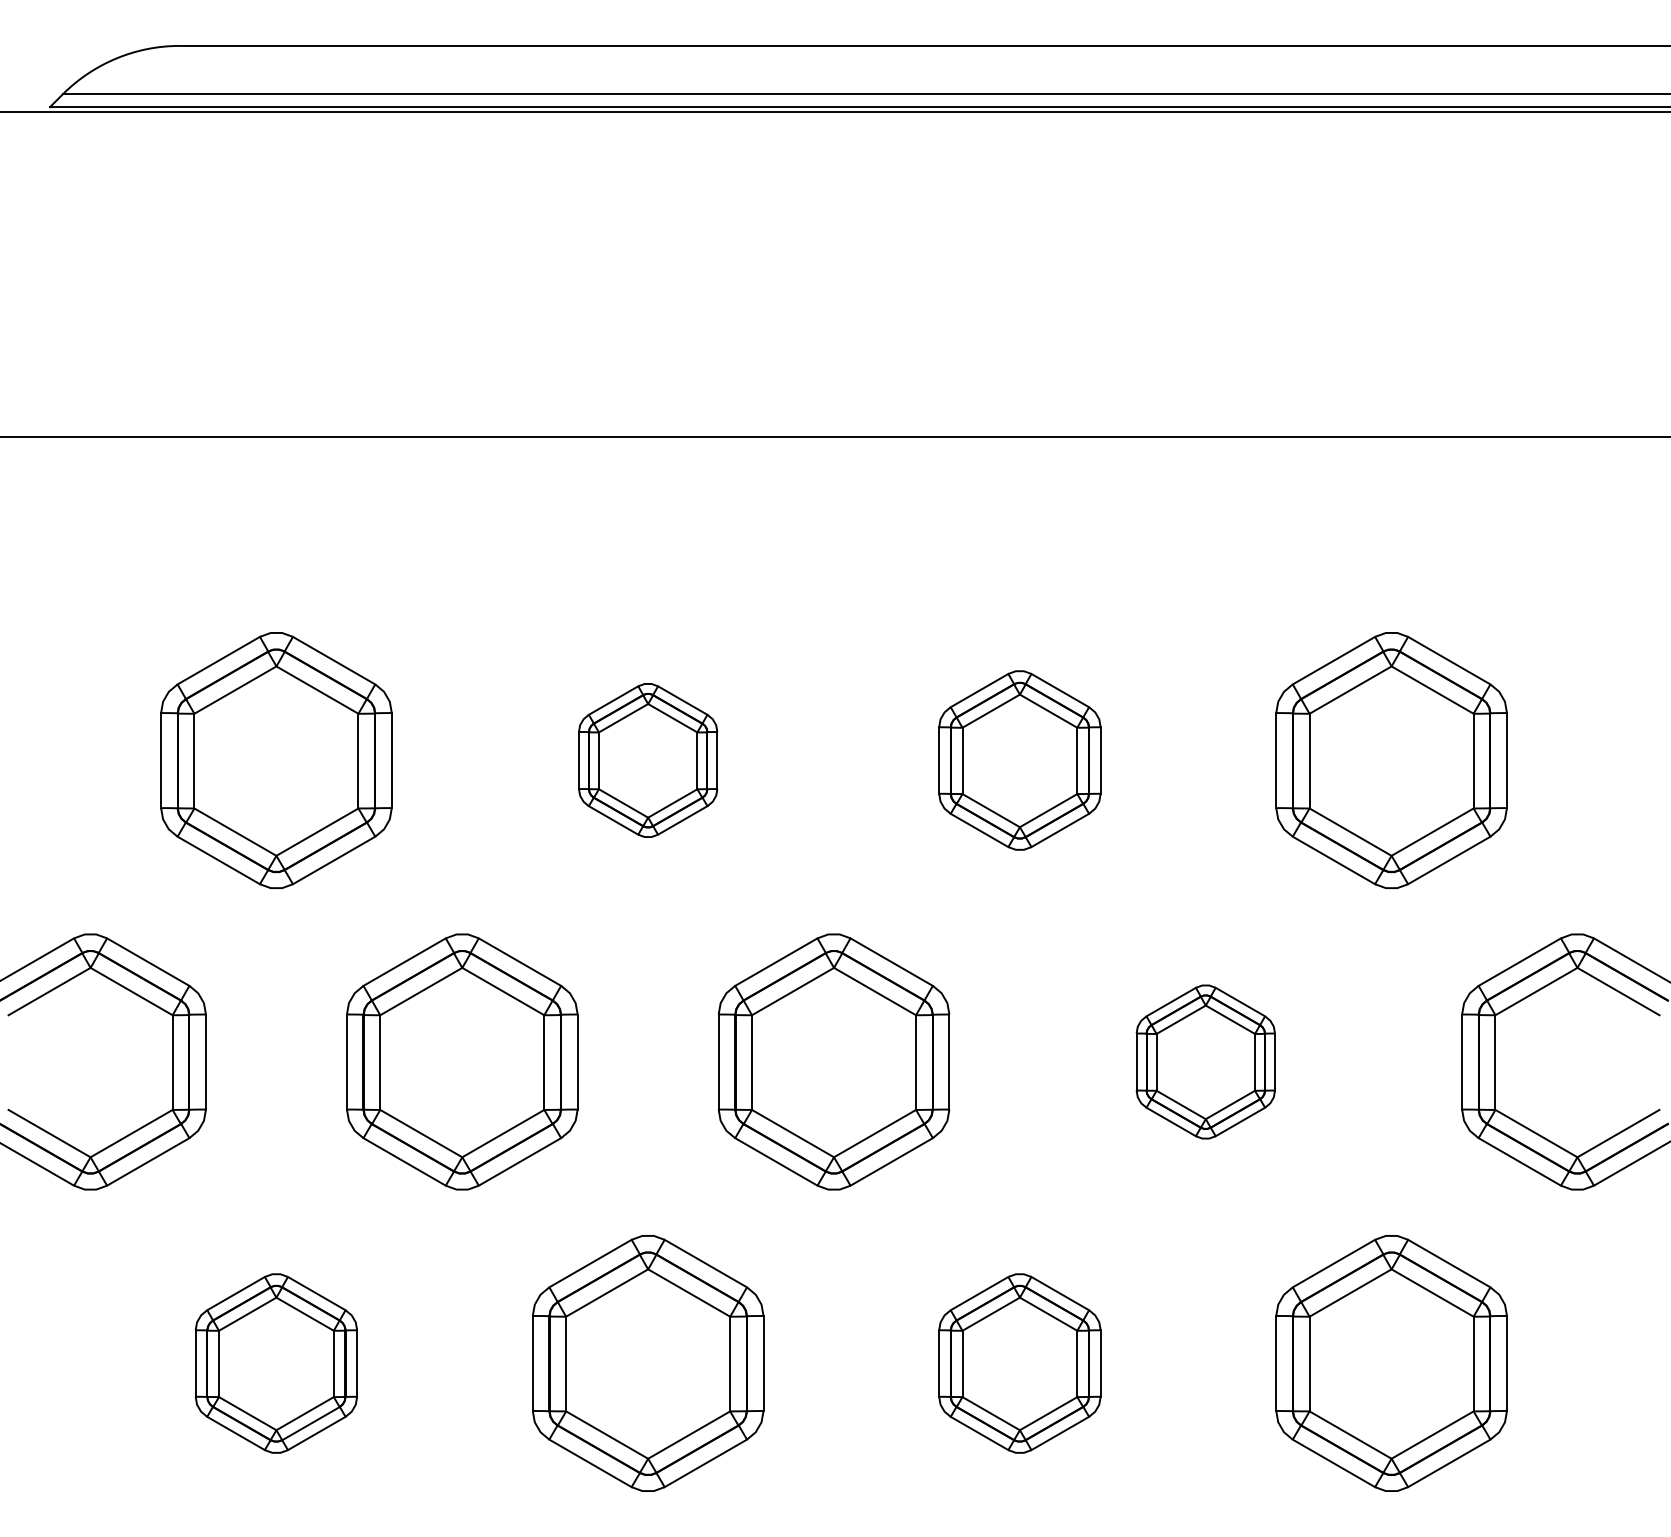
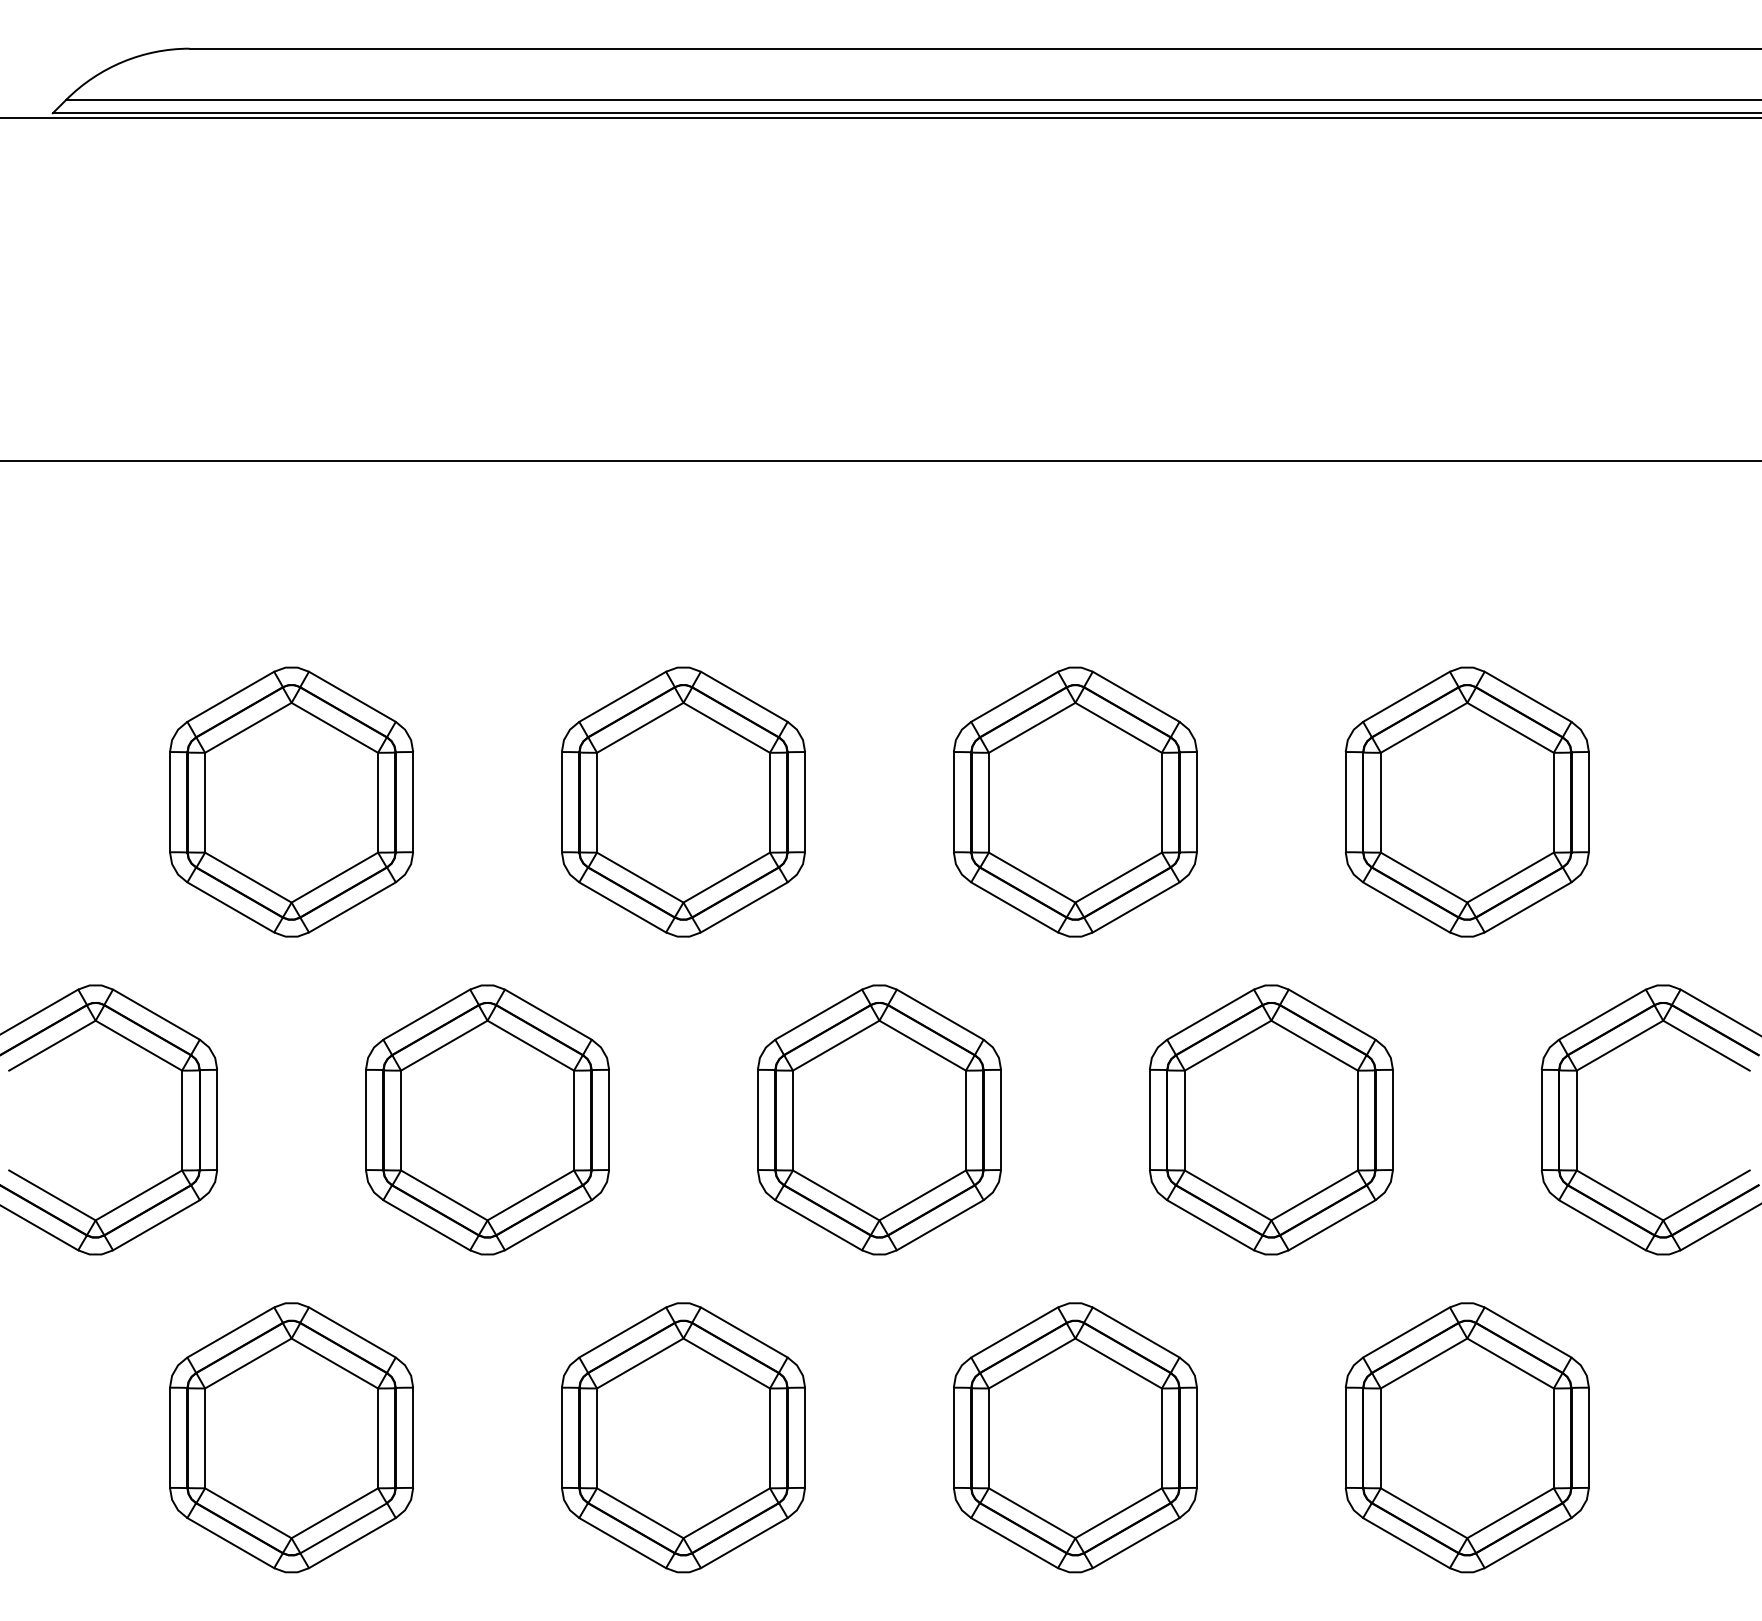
part: (648, 759) -> (683, 801), size x1.67
part: (1019, 759) -> (1075, 801), size x1.43
part: (1205, 1061) -> (1271, 1119), size x1.67
part: (276, 1363) -> (291, 1437), size x1.43
part: (1019, 1363) -> (1075, 1437), size x1.43

